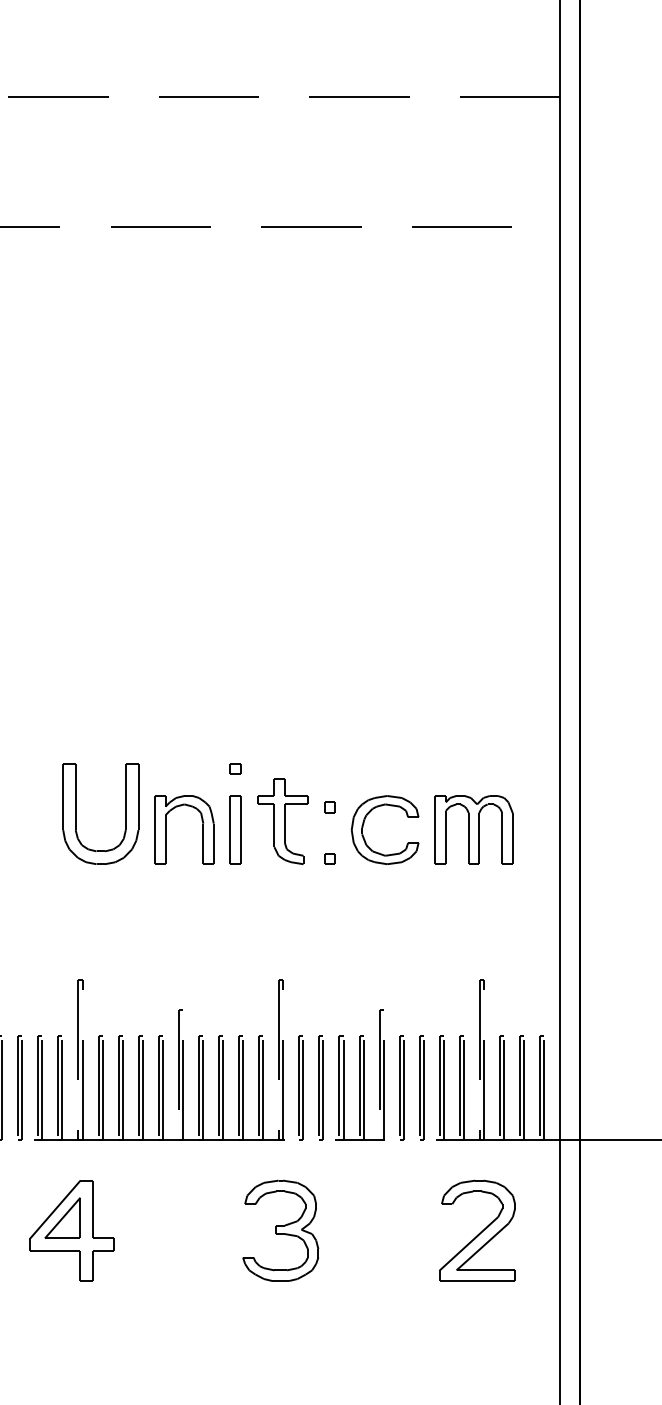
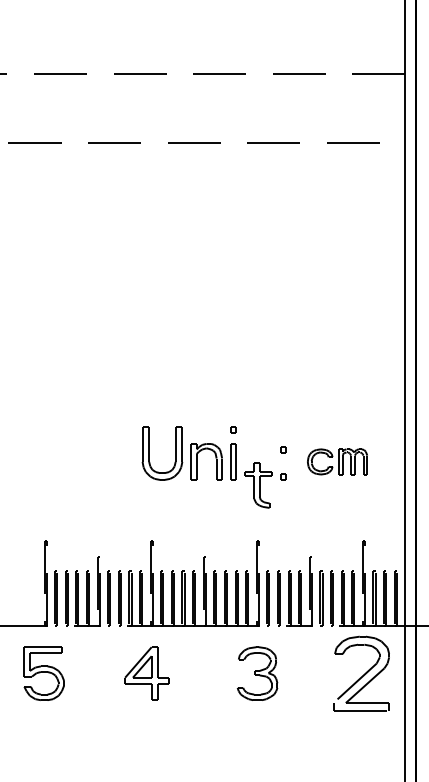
part: (282, 821) -> (258, 485), moved
part: (432, 829) -> (337, 461), size x0.7
part: (477, 1230) -> (361, 673), size x1.4

